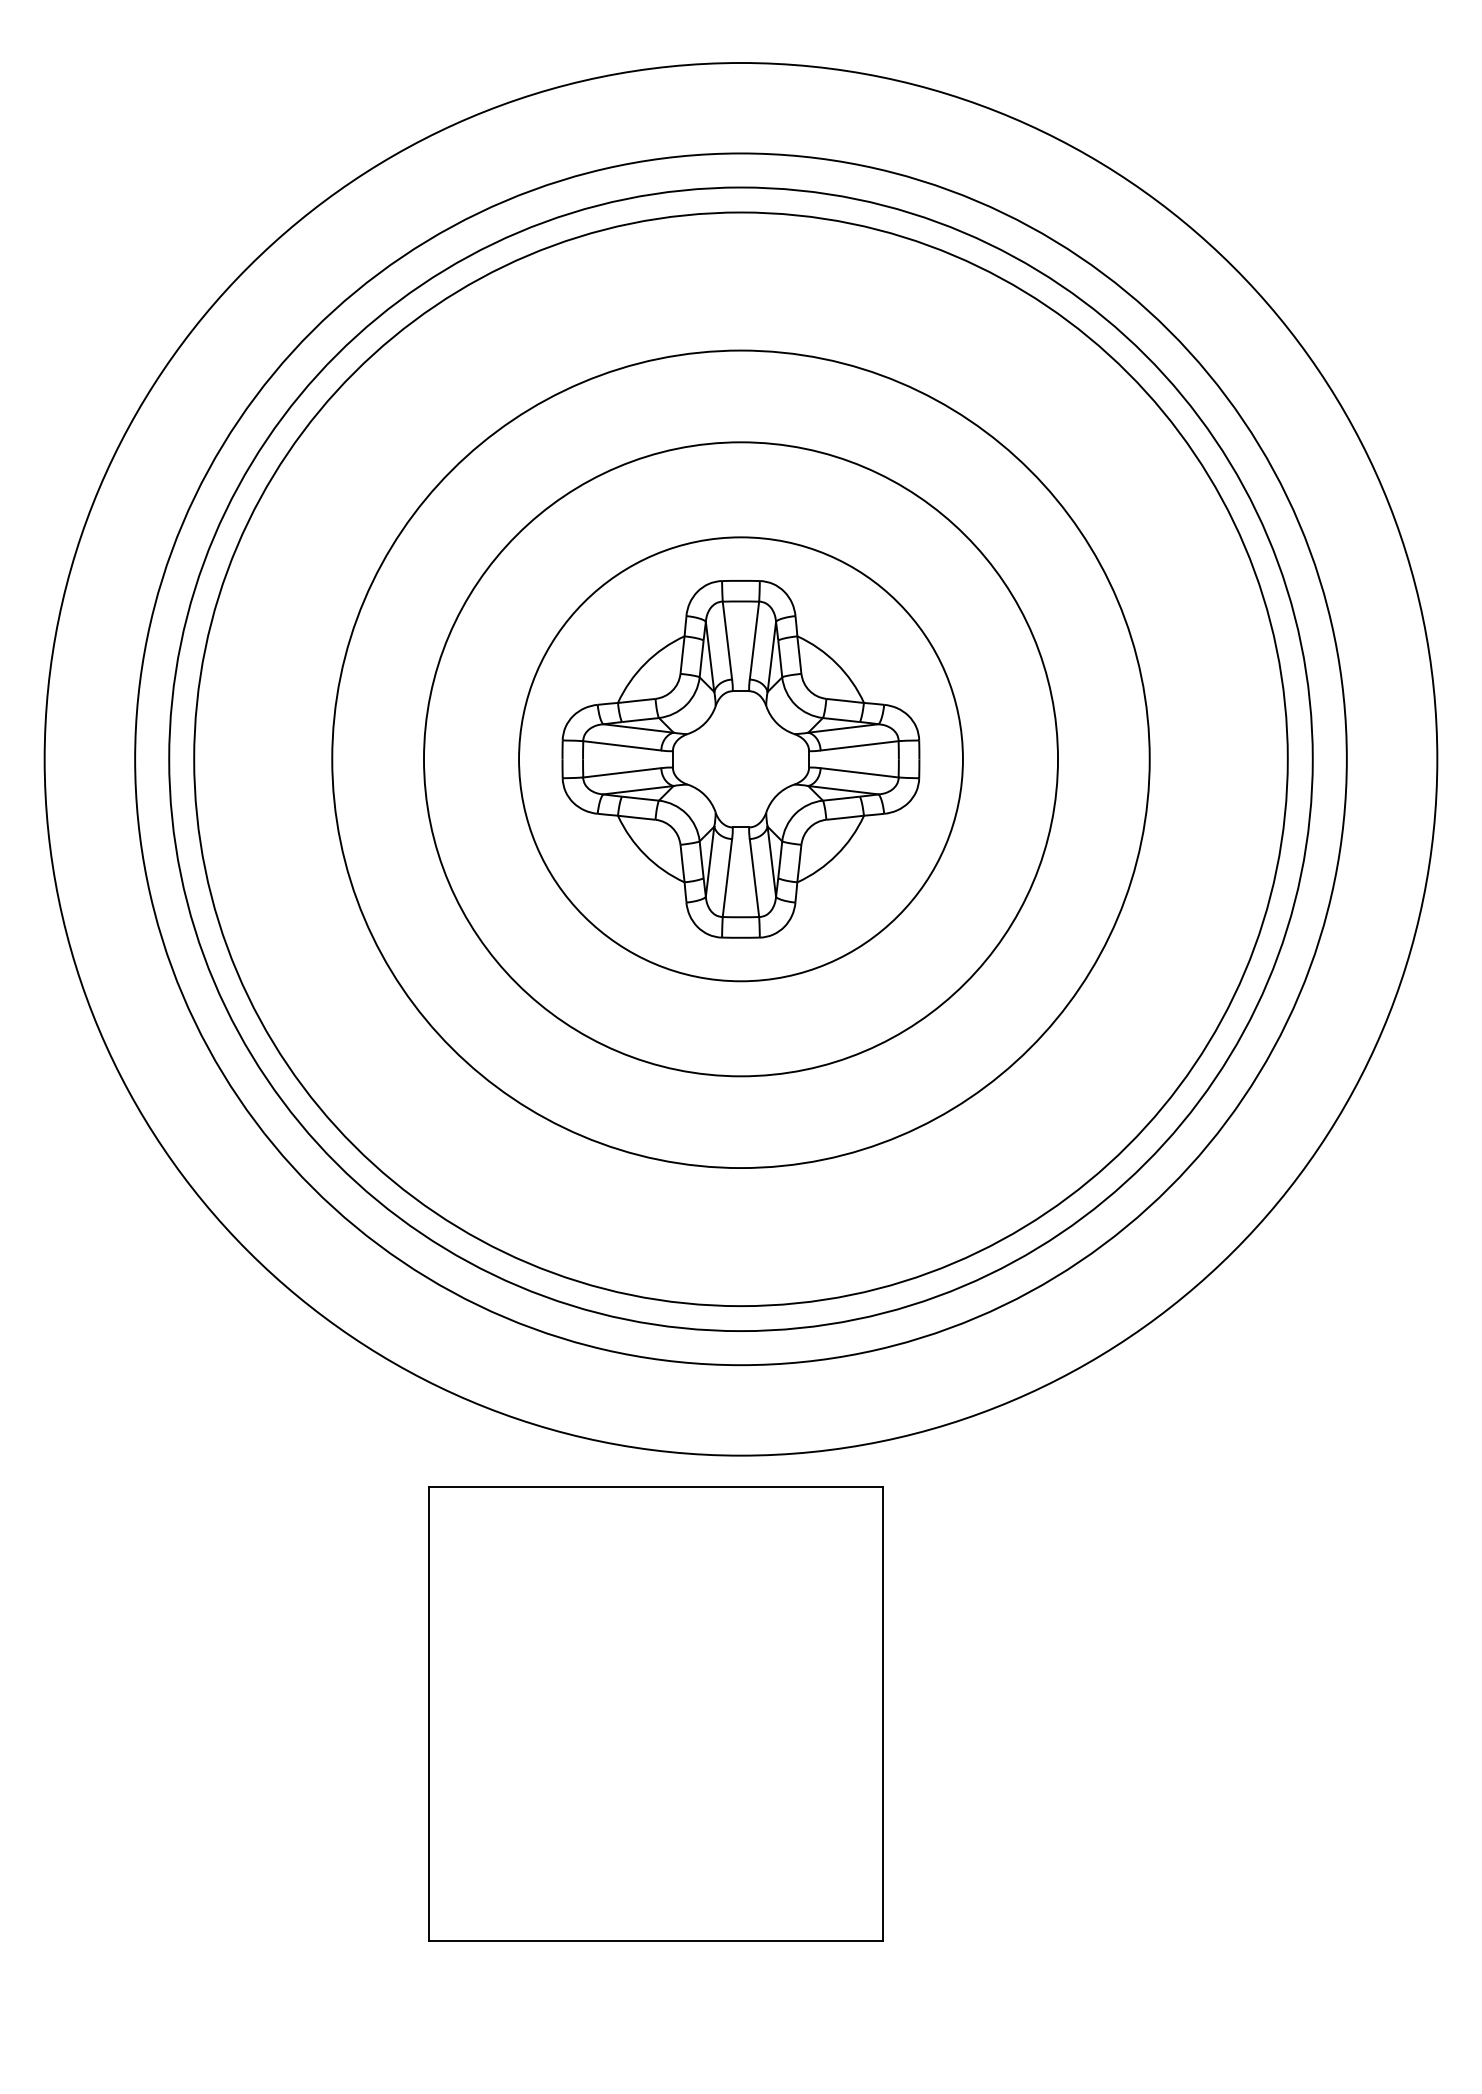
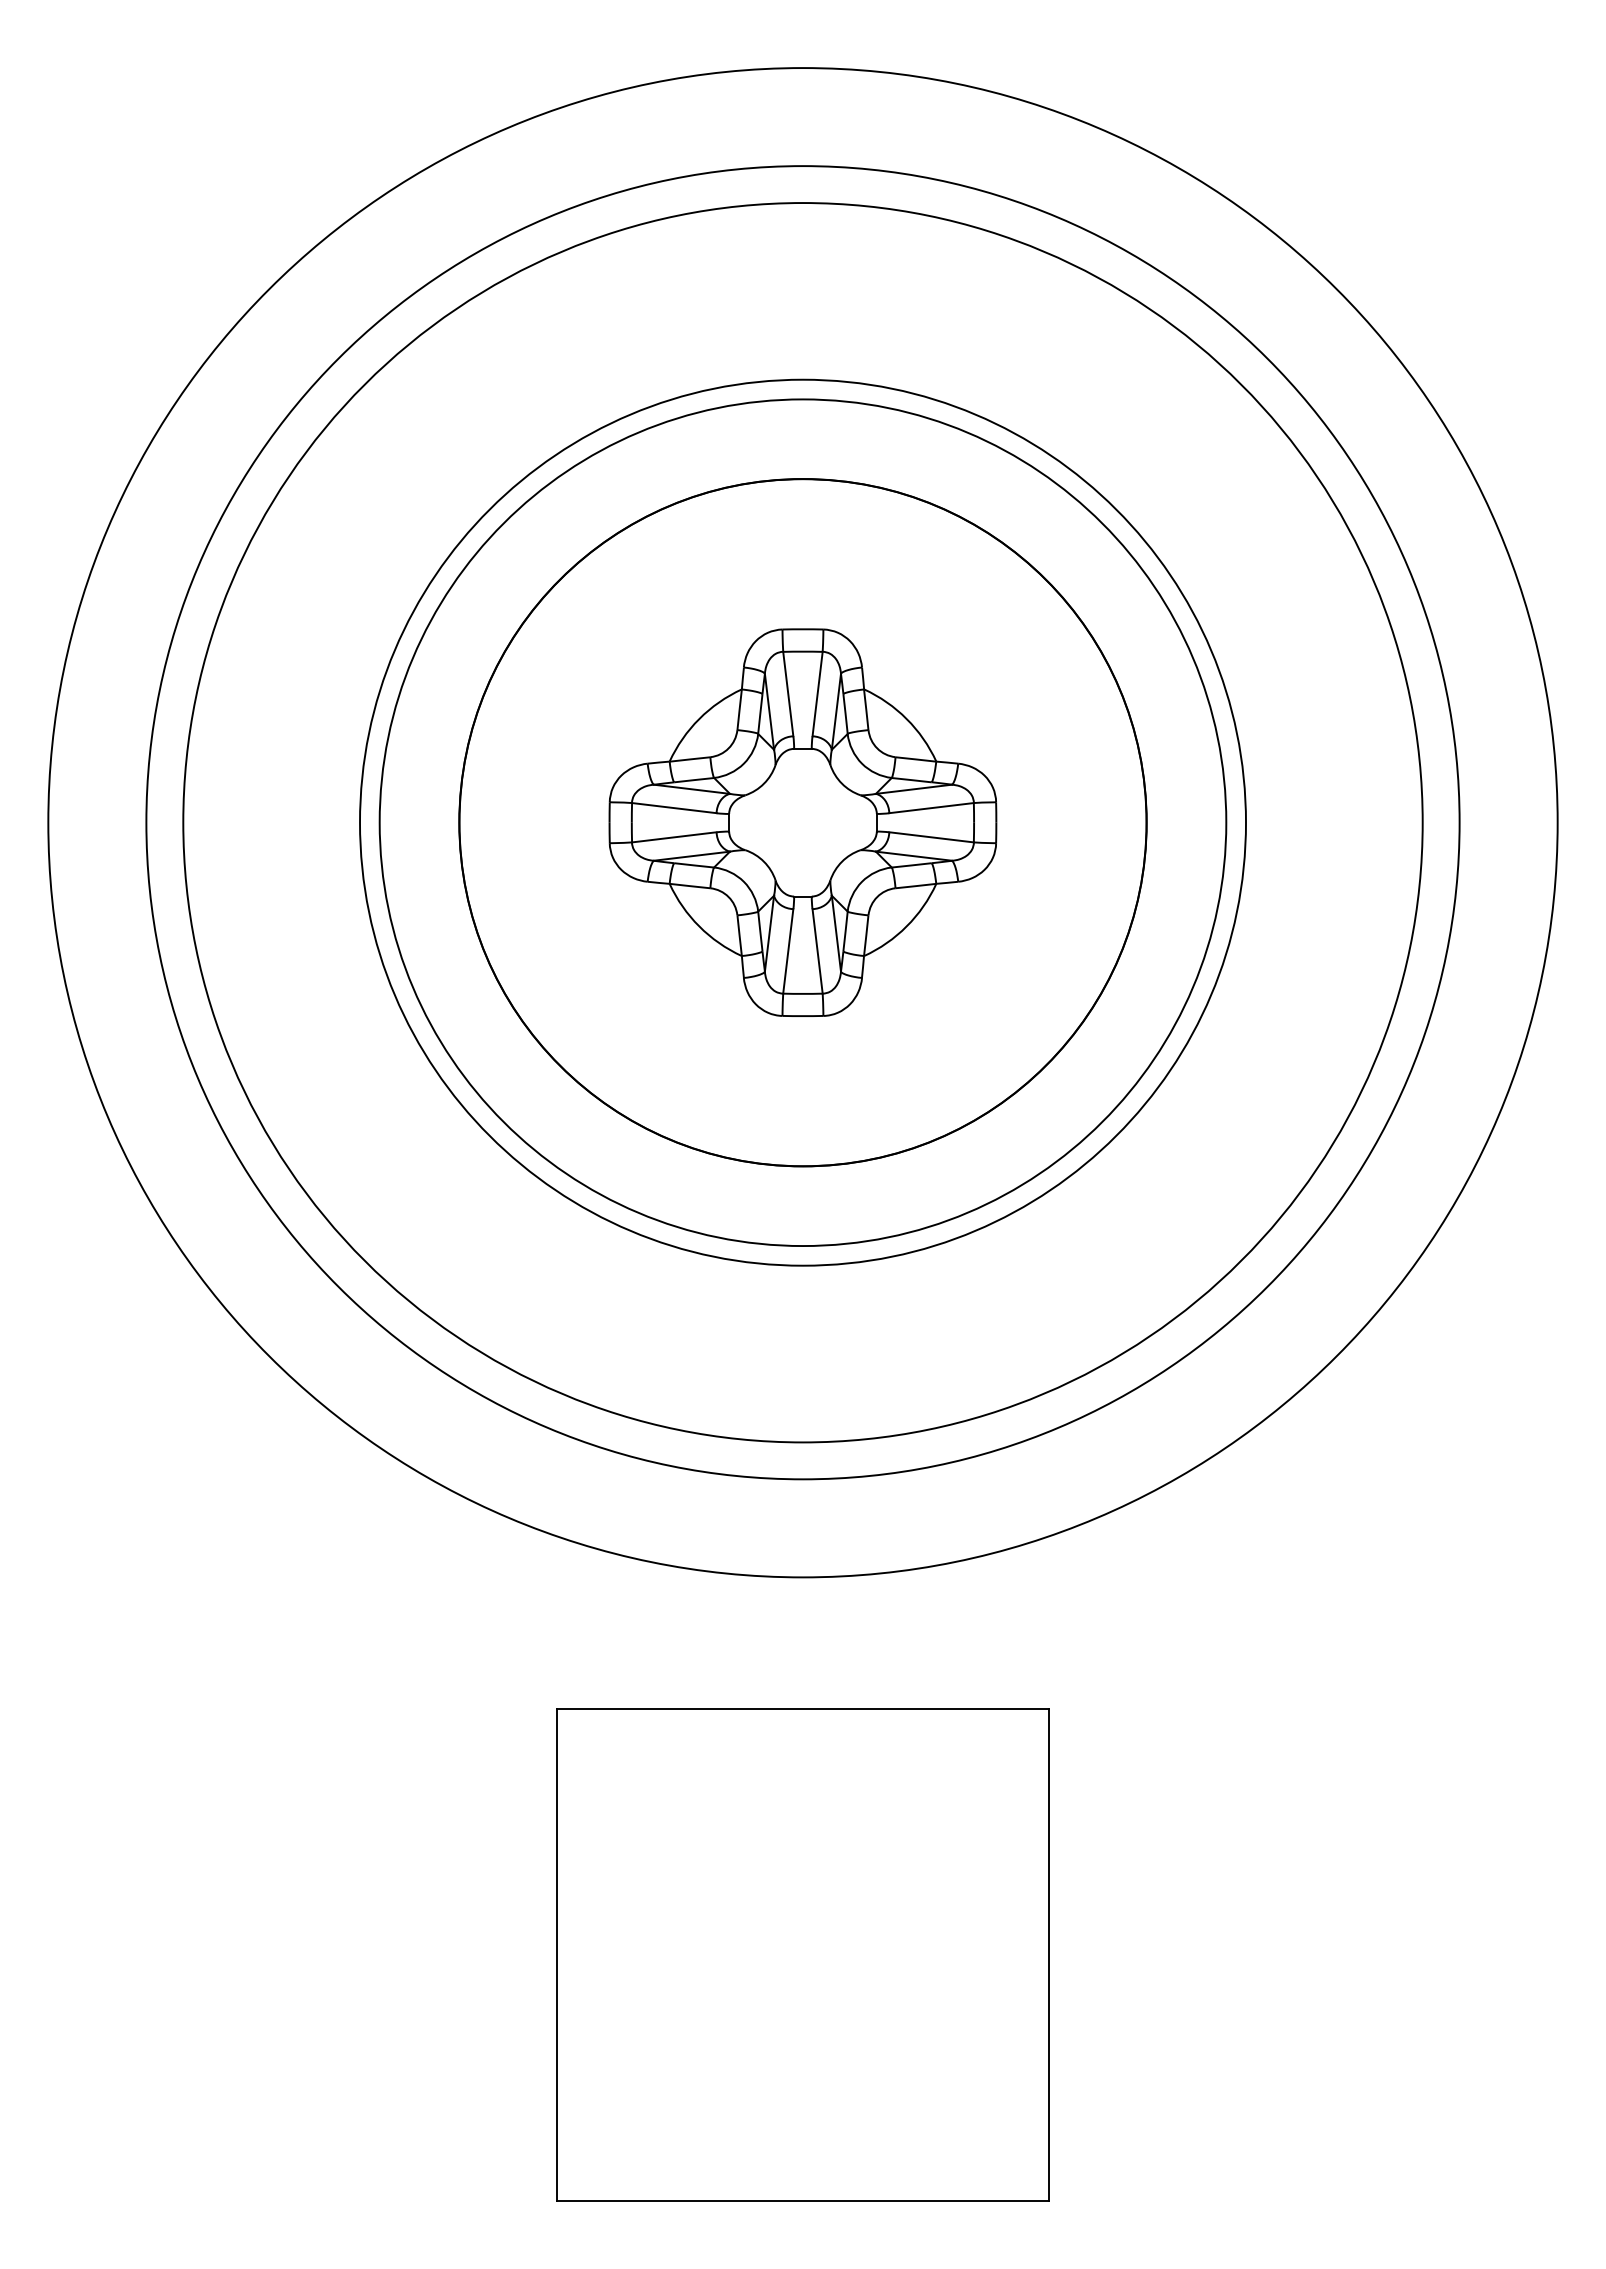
circle: (740, 759) -> (802, 822), size x0.71
circle: (740, 759) -> (802, 822), size x1.43
part: (655, 1714) -> (802, 1954), moved

